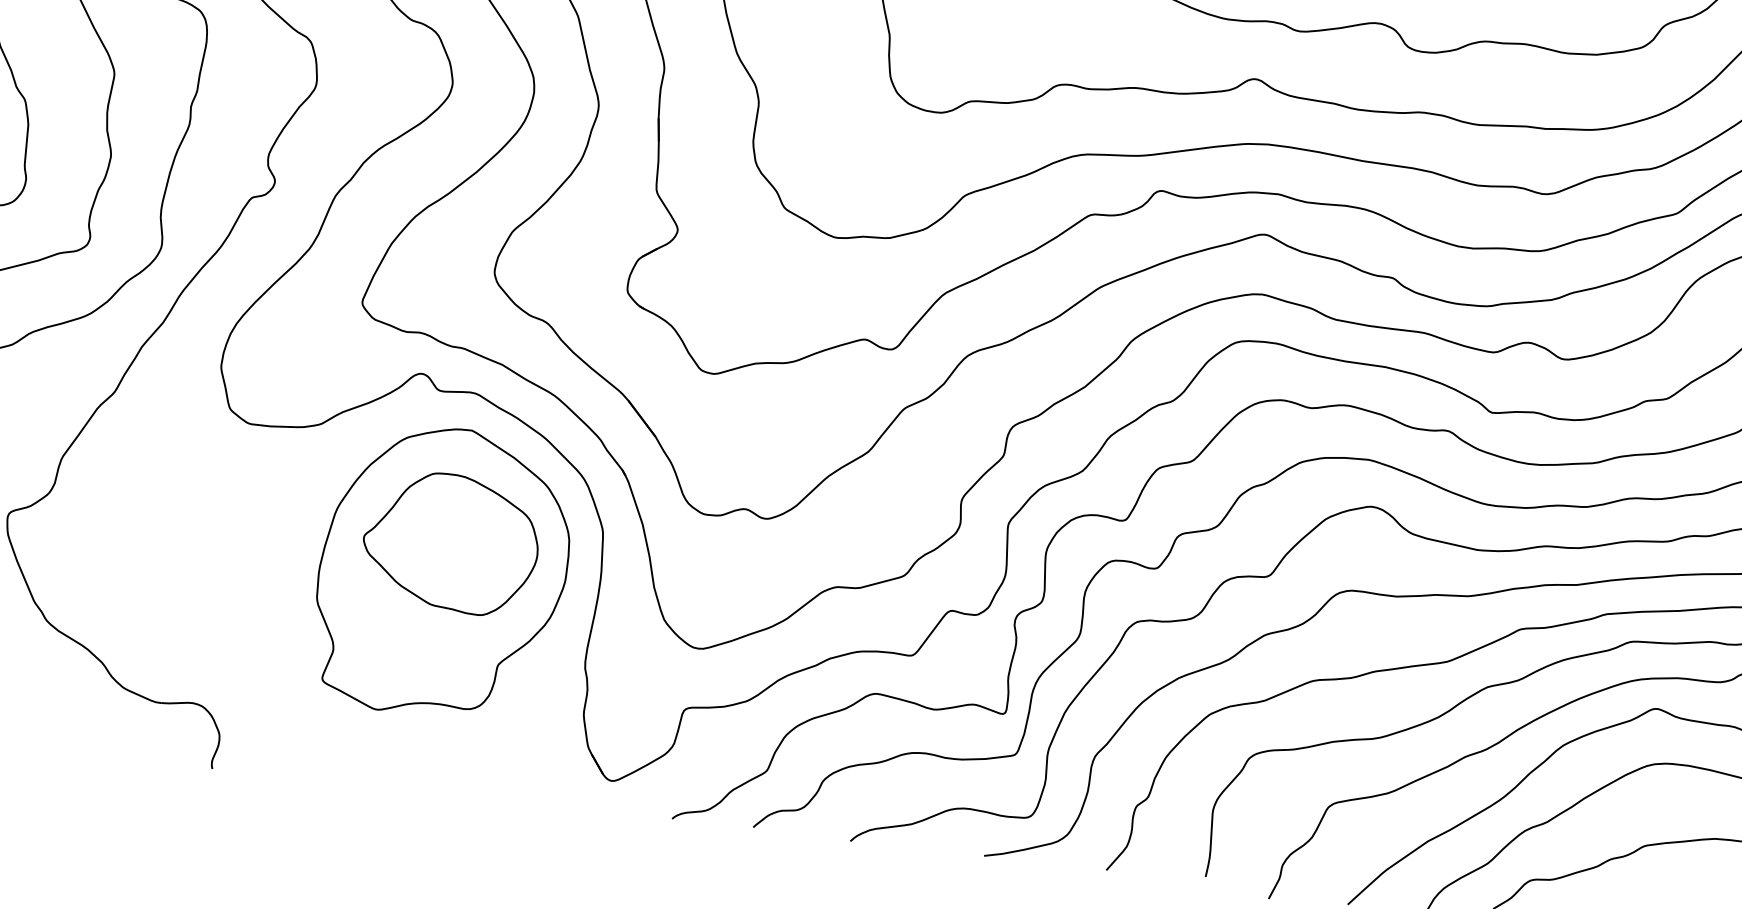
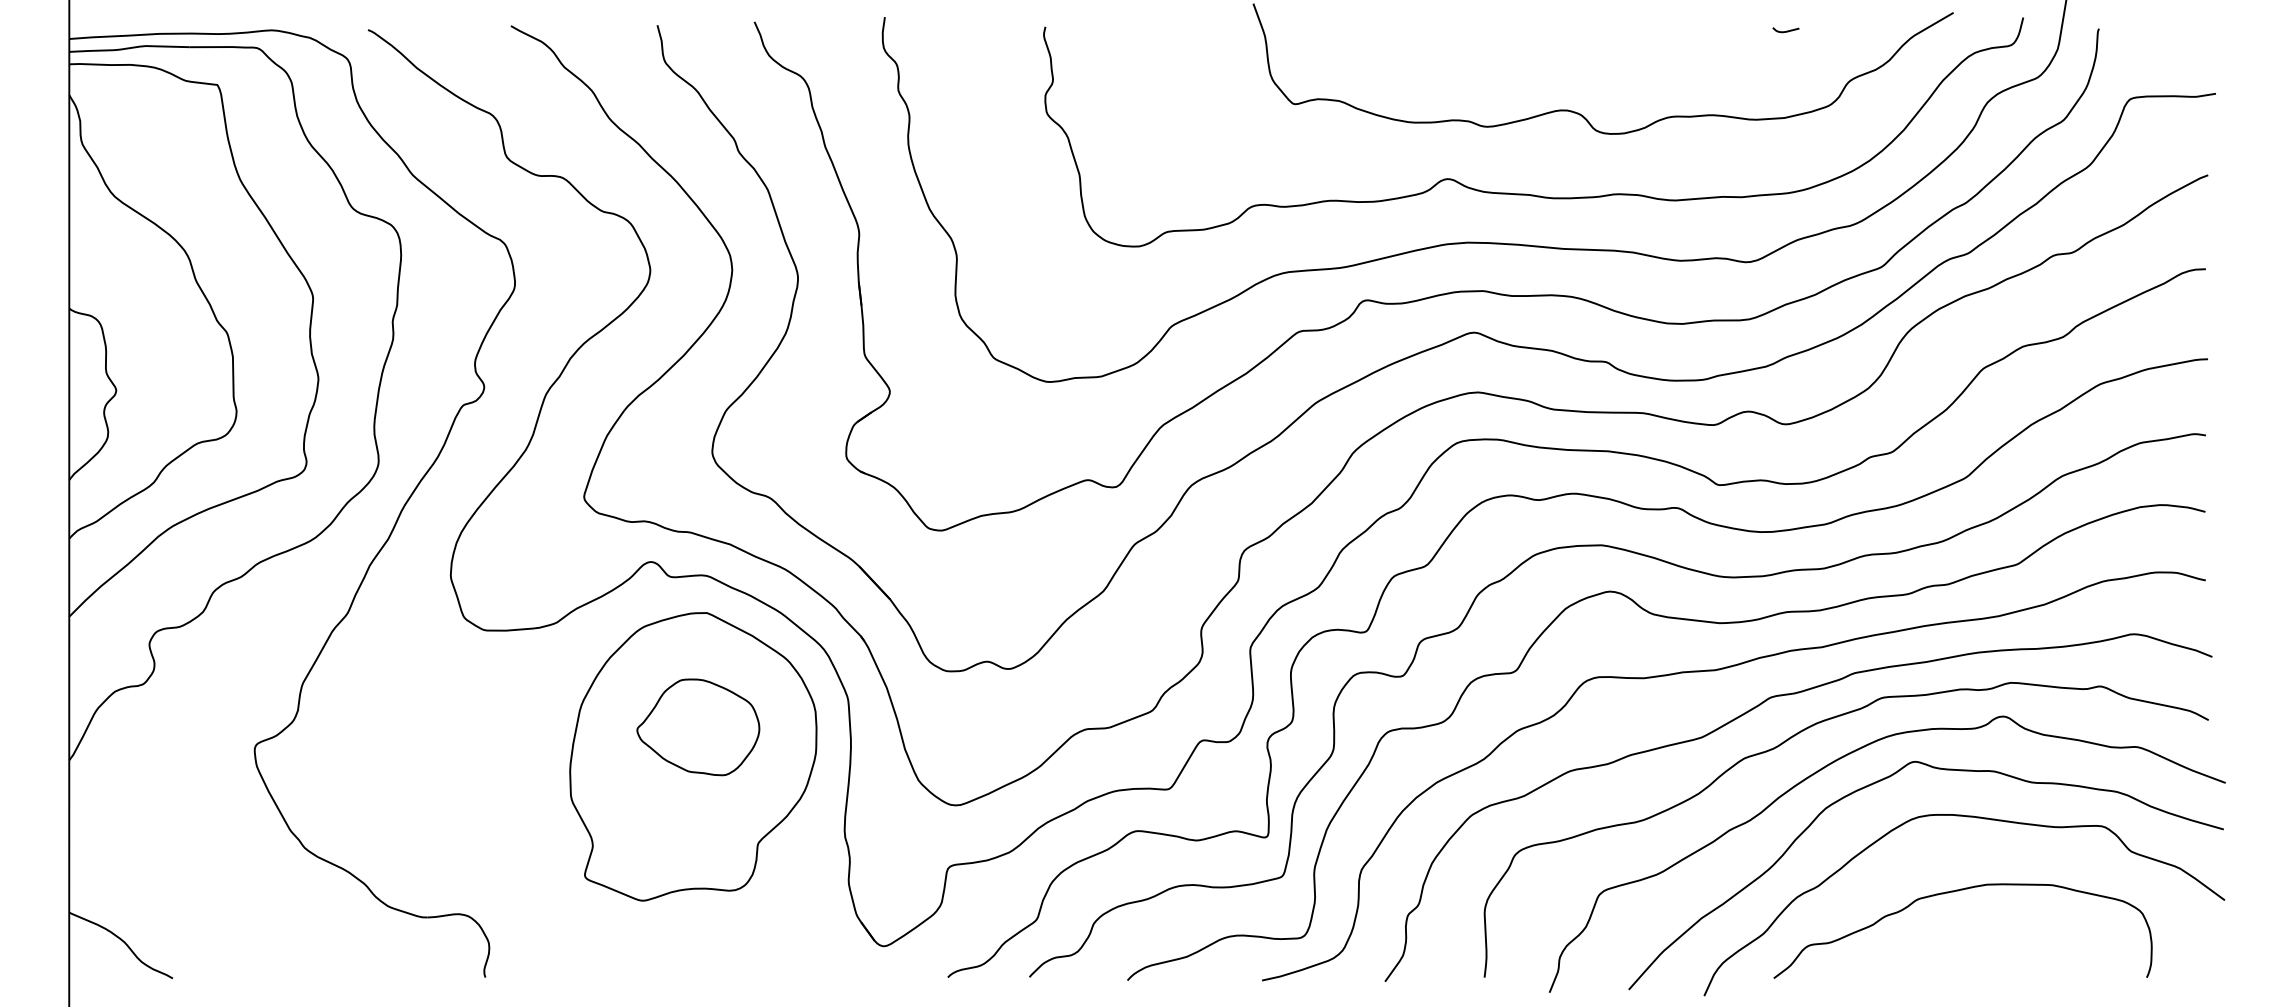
part: (451, 543) -> (698, 727), size x0.7

